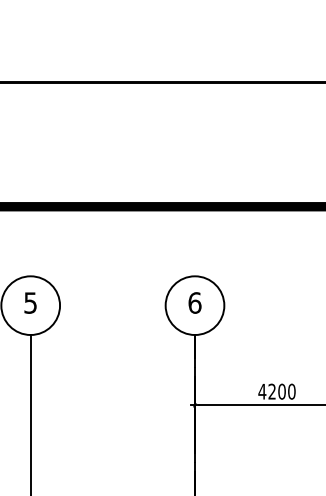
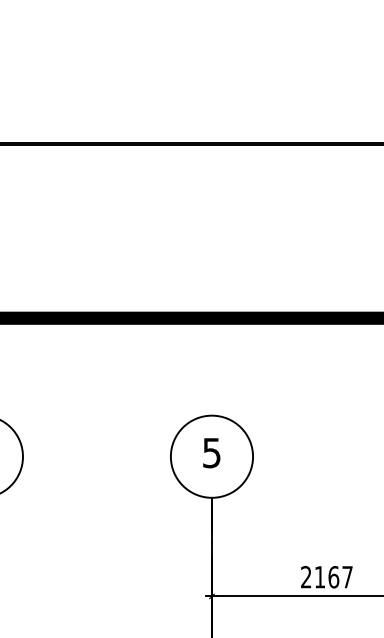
text: (194, 302) -> (211, 452), 6 -> 5
text: (276, 391) -> (326, 576), 4200 -> 2167

